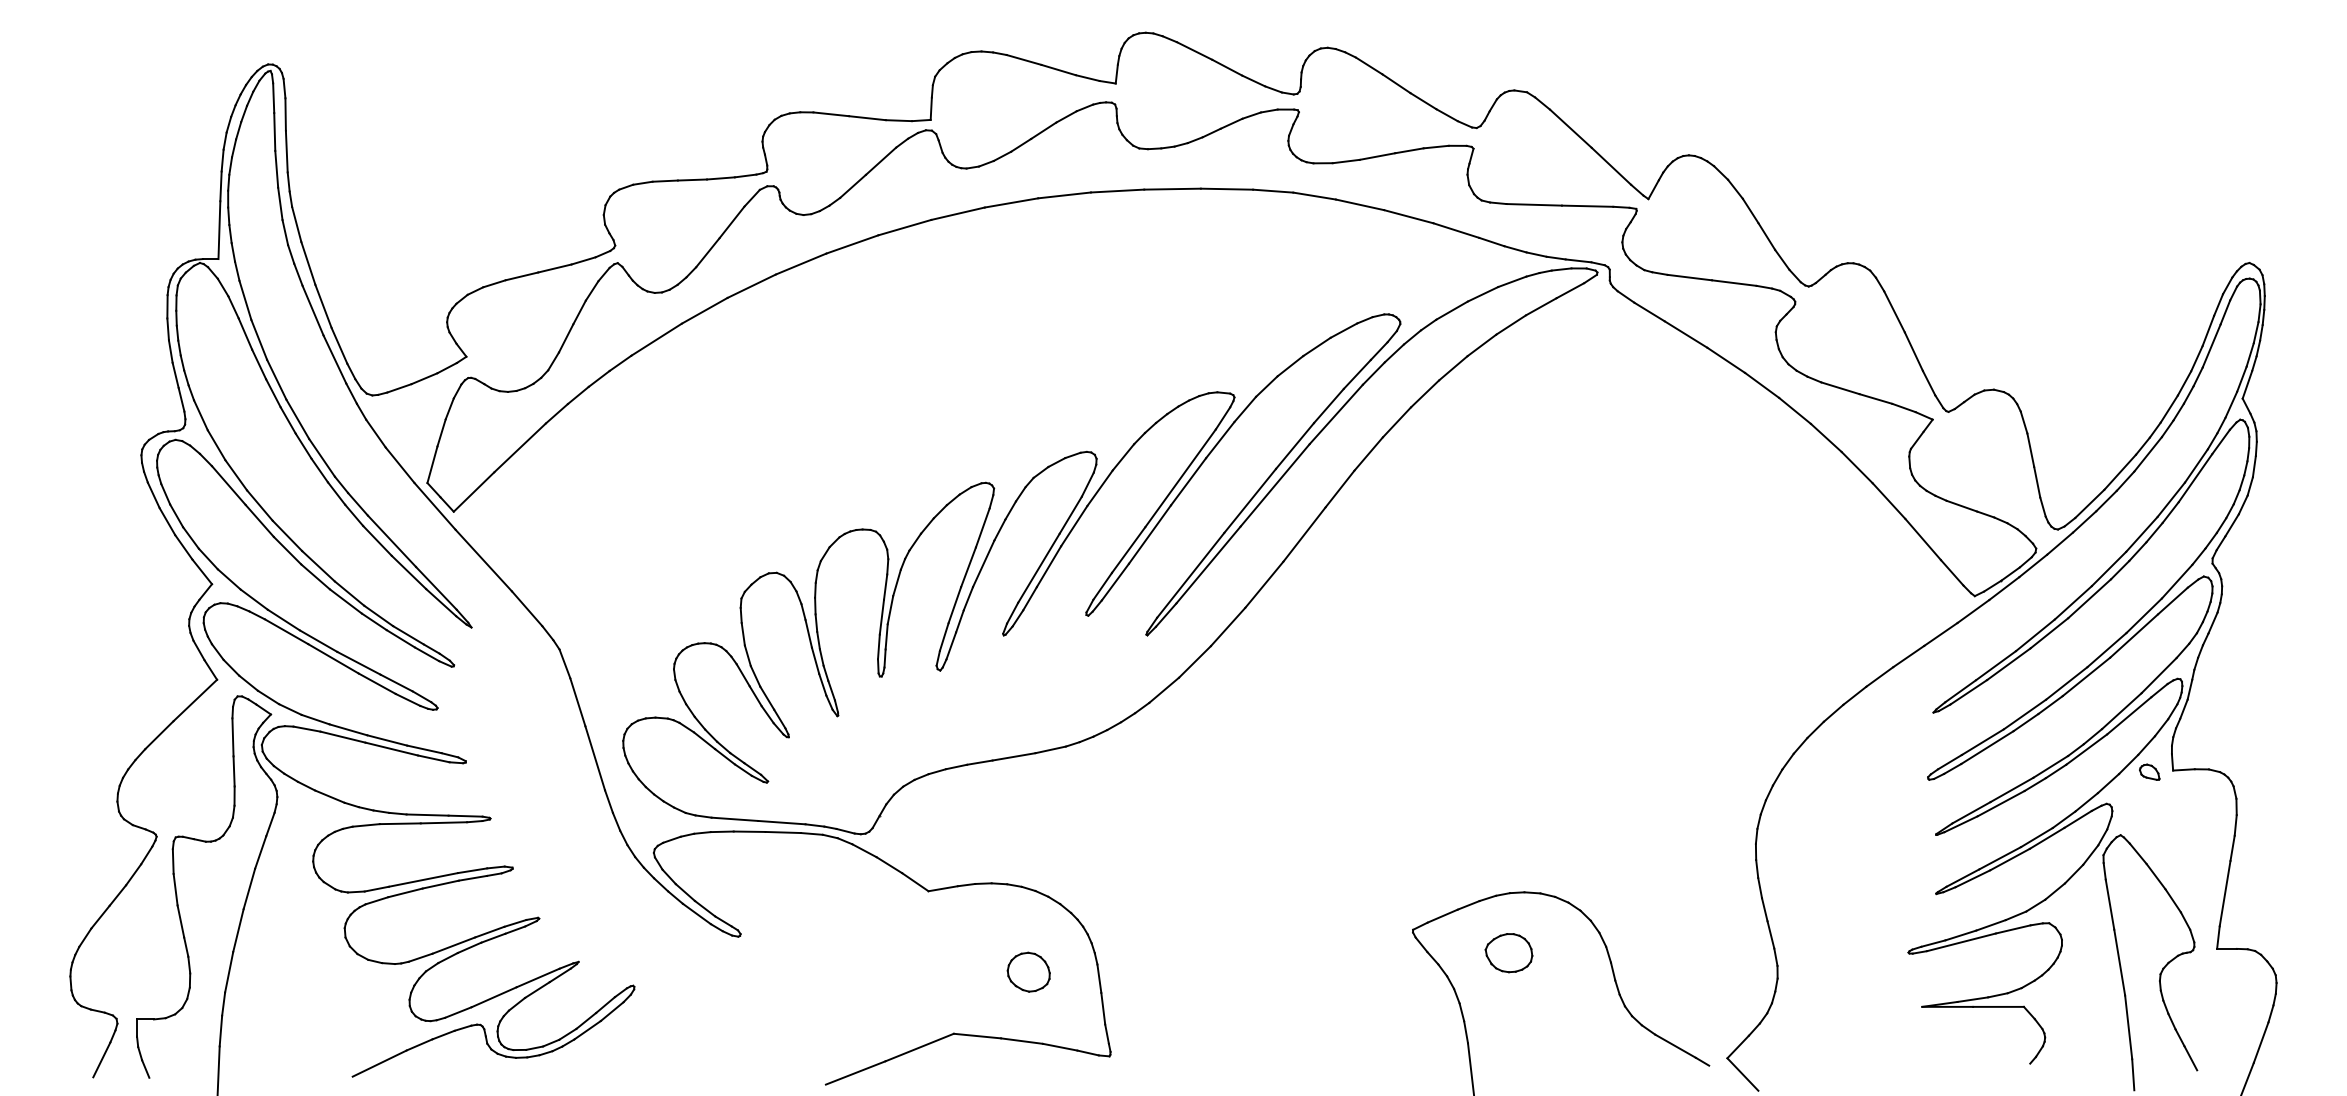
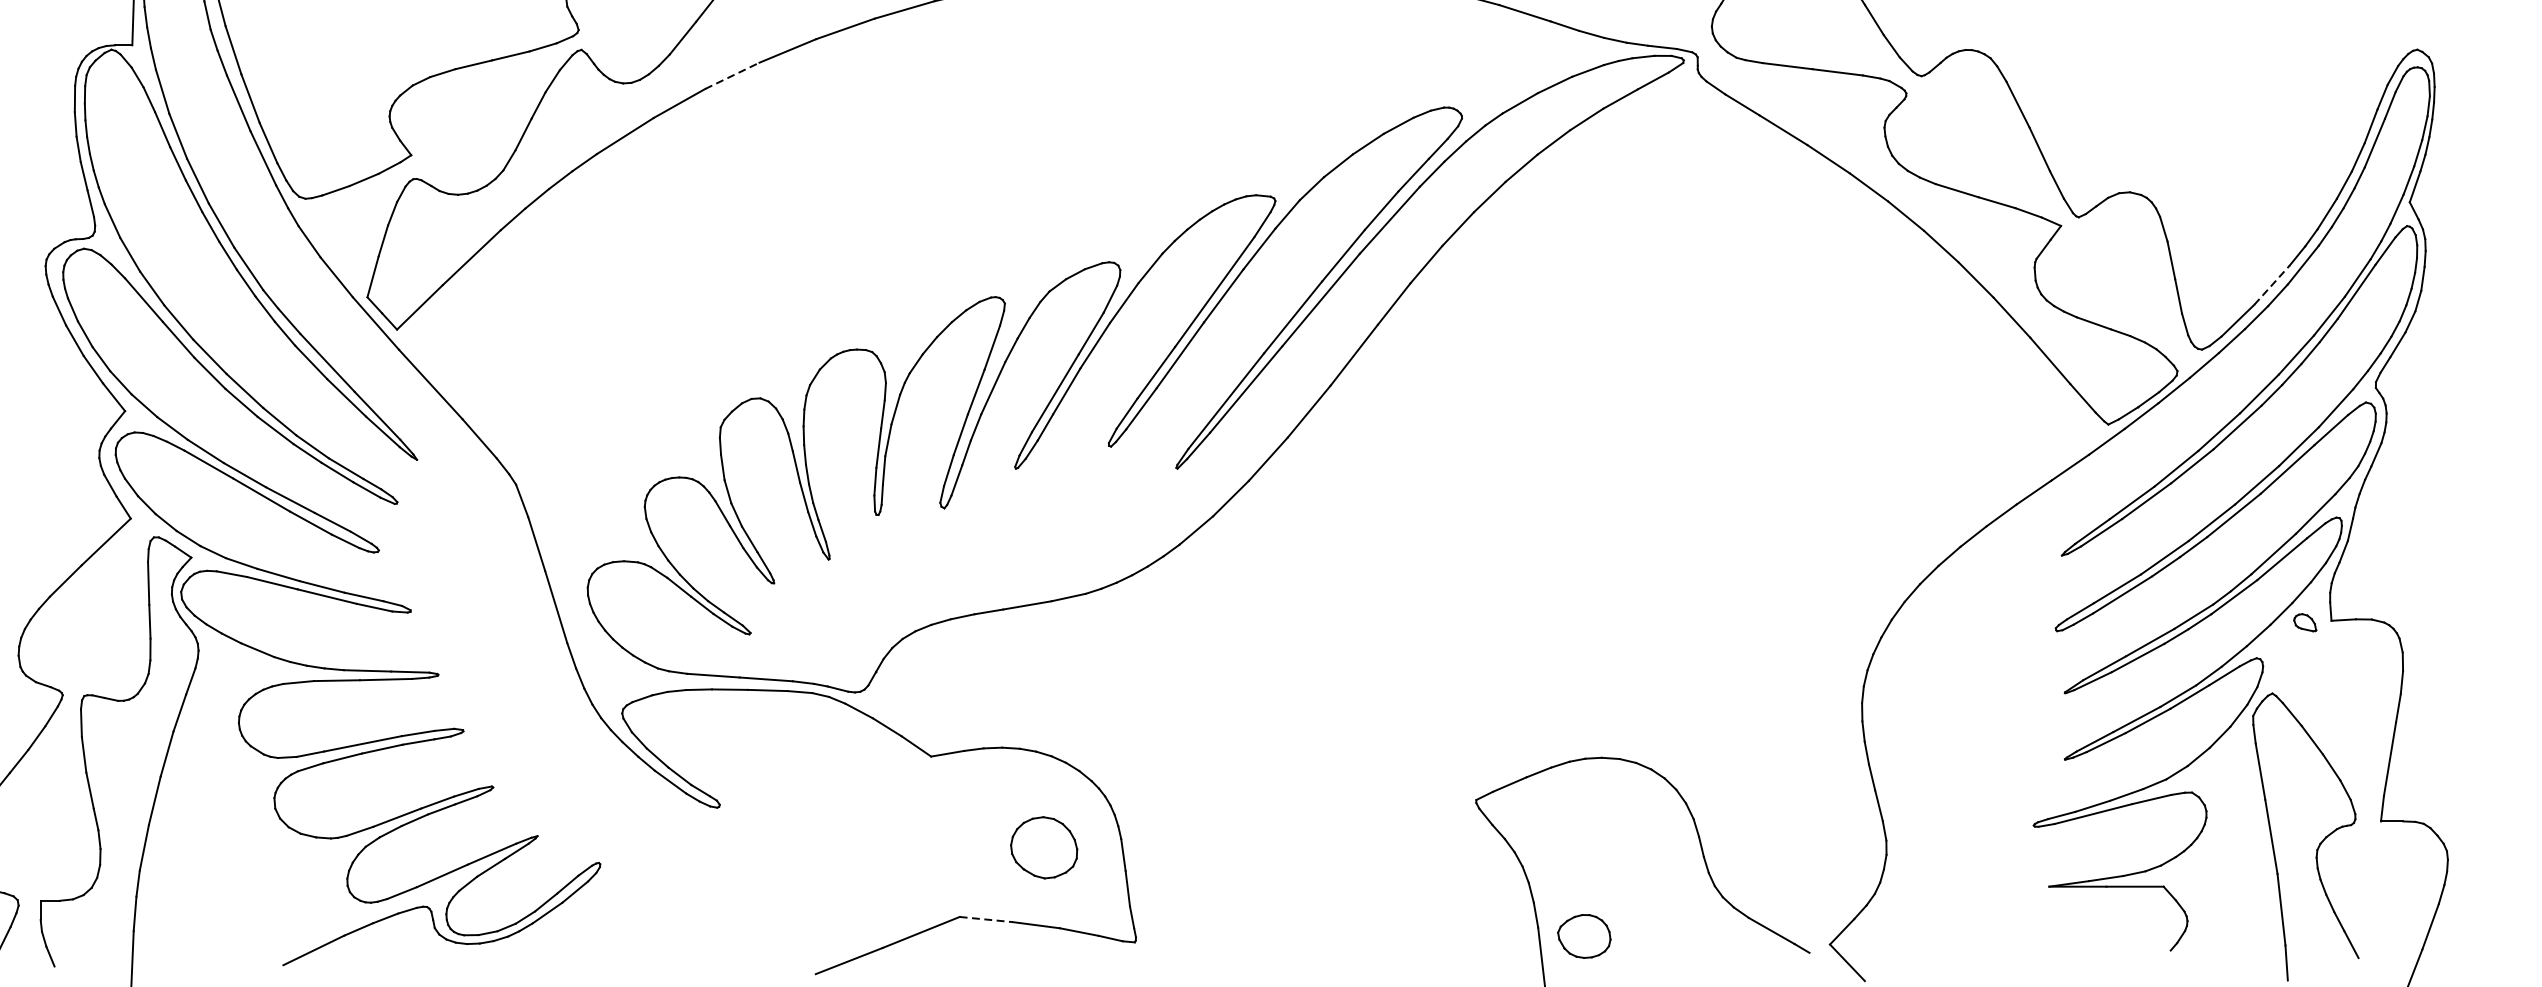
line: (751, 286) -> (732, 76), solid -> dashed
line: (2120, 472) -> (2272, 285), solid -> dashed
part: (1508, 953) -> (1583, 936), moved
part: (1028, 971) -> (1043, 846), size x1.4
line: (977, 1036) -> (986, 920), solid -> dashed

